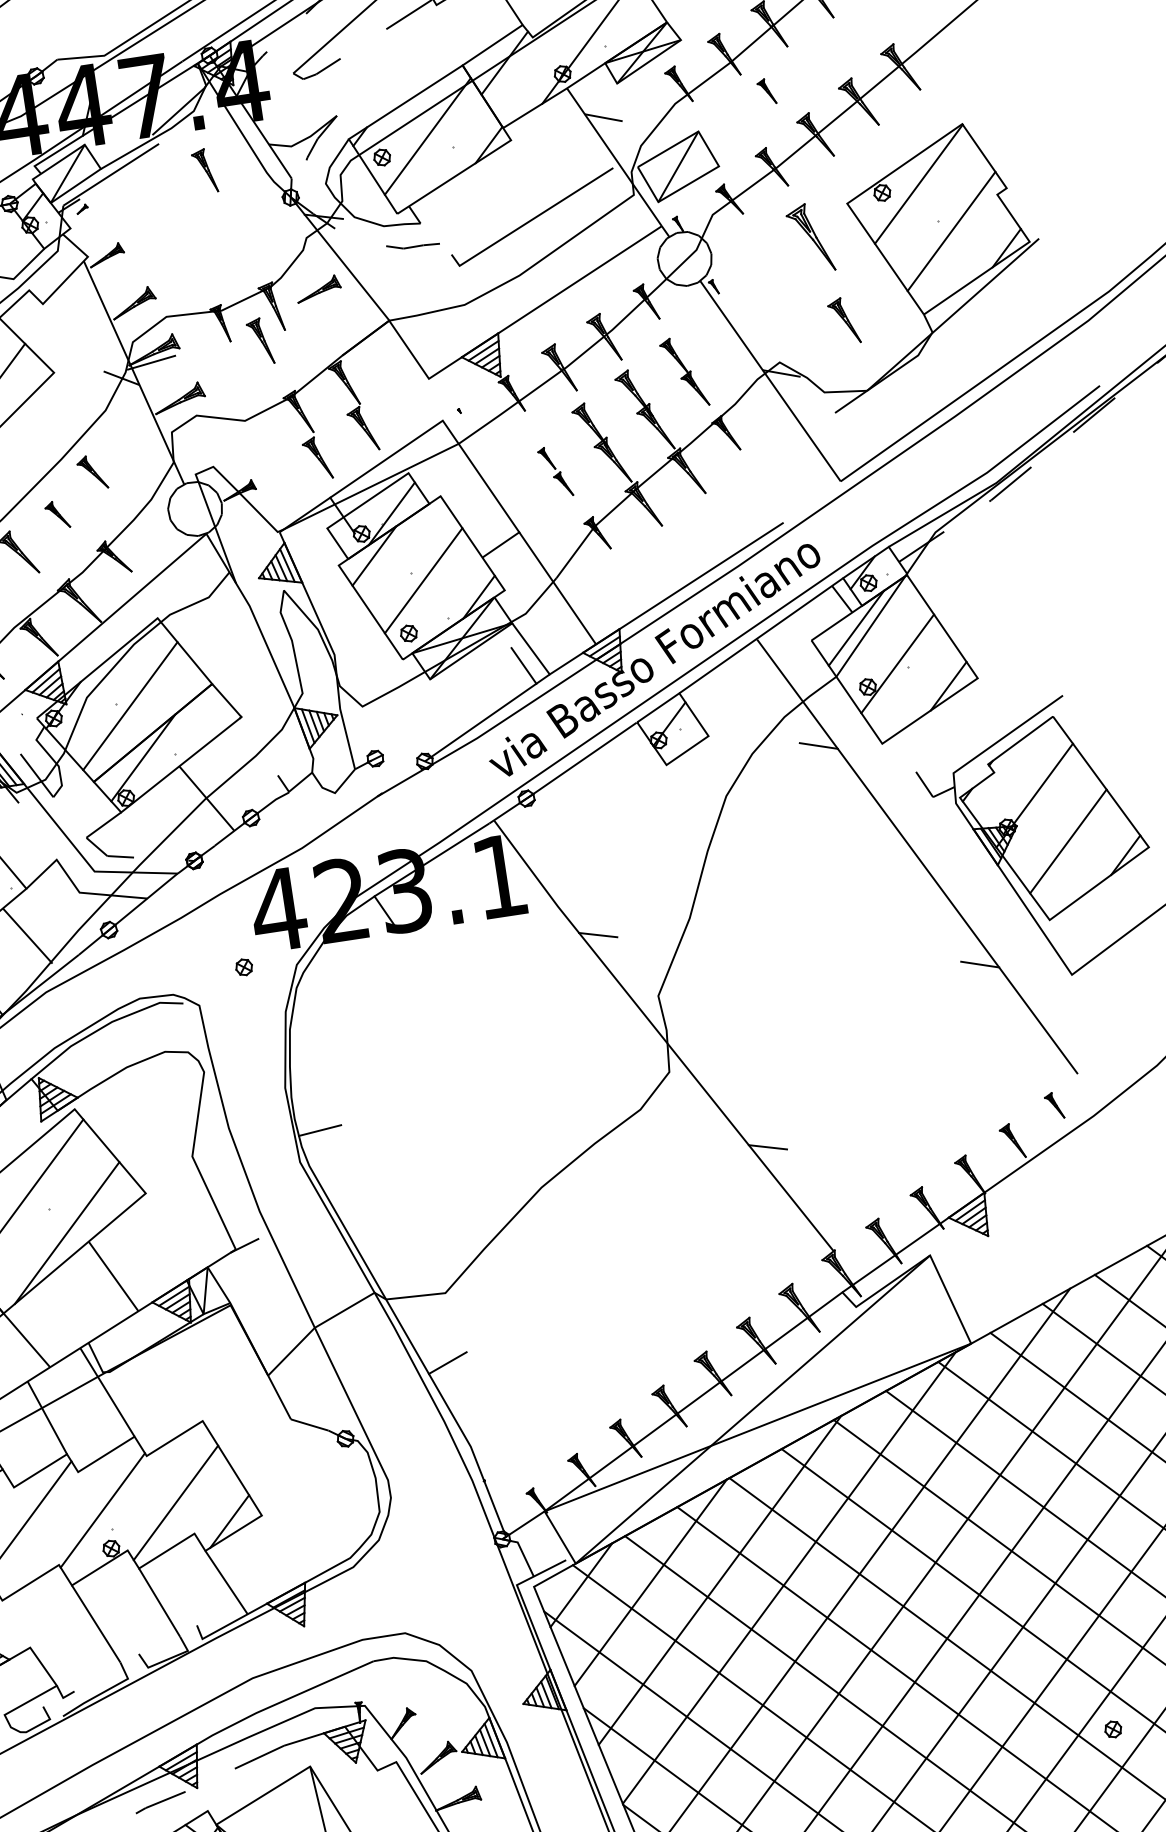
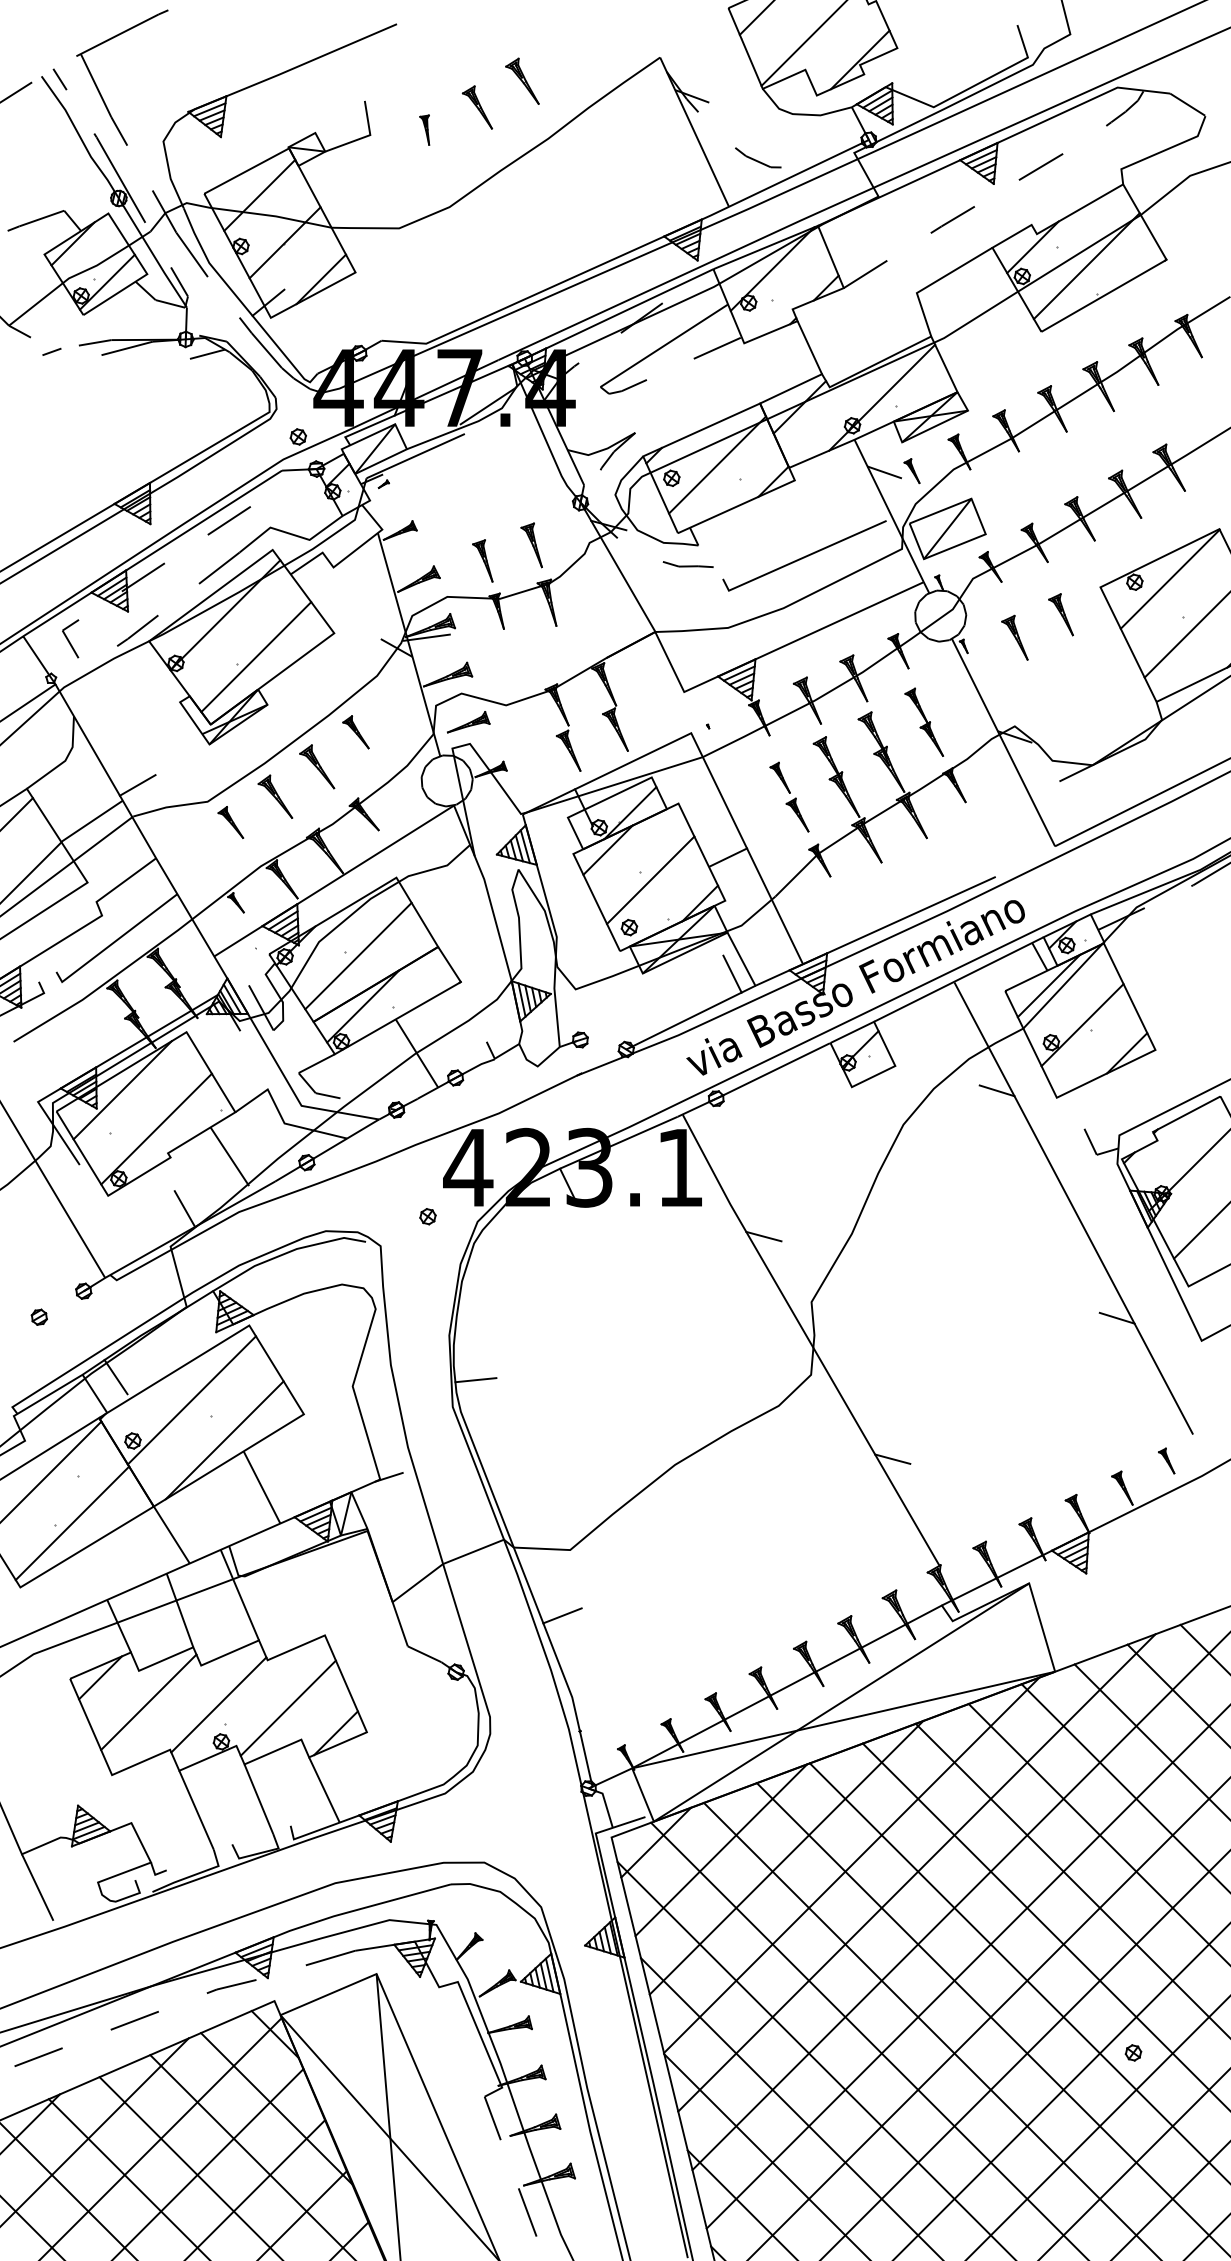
part: (766, 92) -> (911, 471), moved
part: (204, 170) -> (482, 560), moved
part: (809, 238) -> (1060, 614), size x0.62
part: (318, 289) -> (468, 722), moved
part: (843, 320) -> (1014, 637), moved
part: (260, 341) -> (531, 545), moved
part: (555, 471) -> (789, 796), size x1.43
part: (57, 514) -> (317, 766), size x1.67

